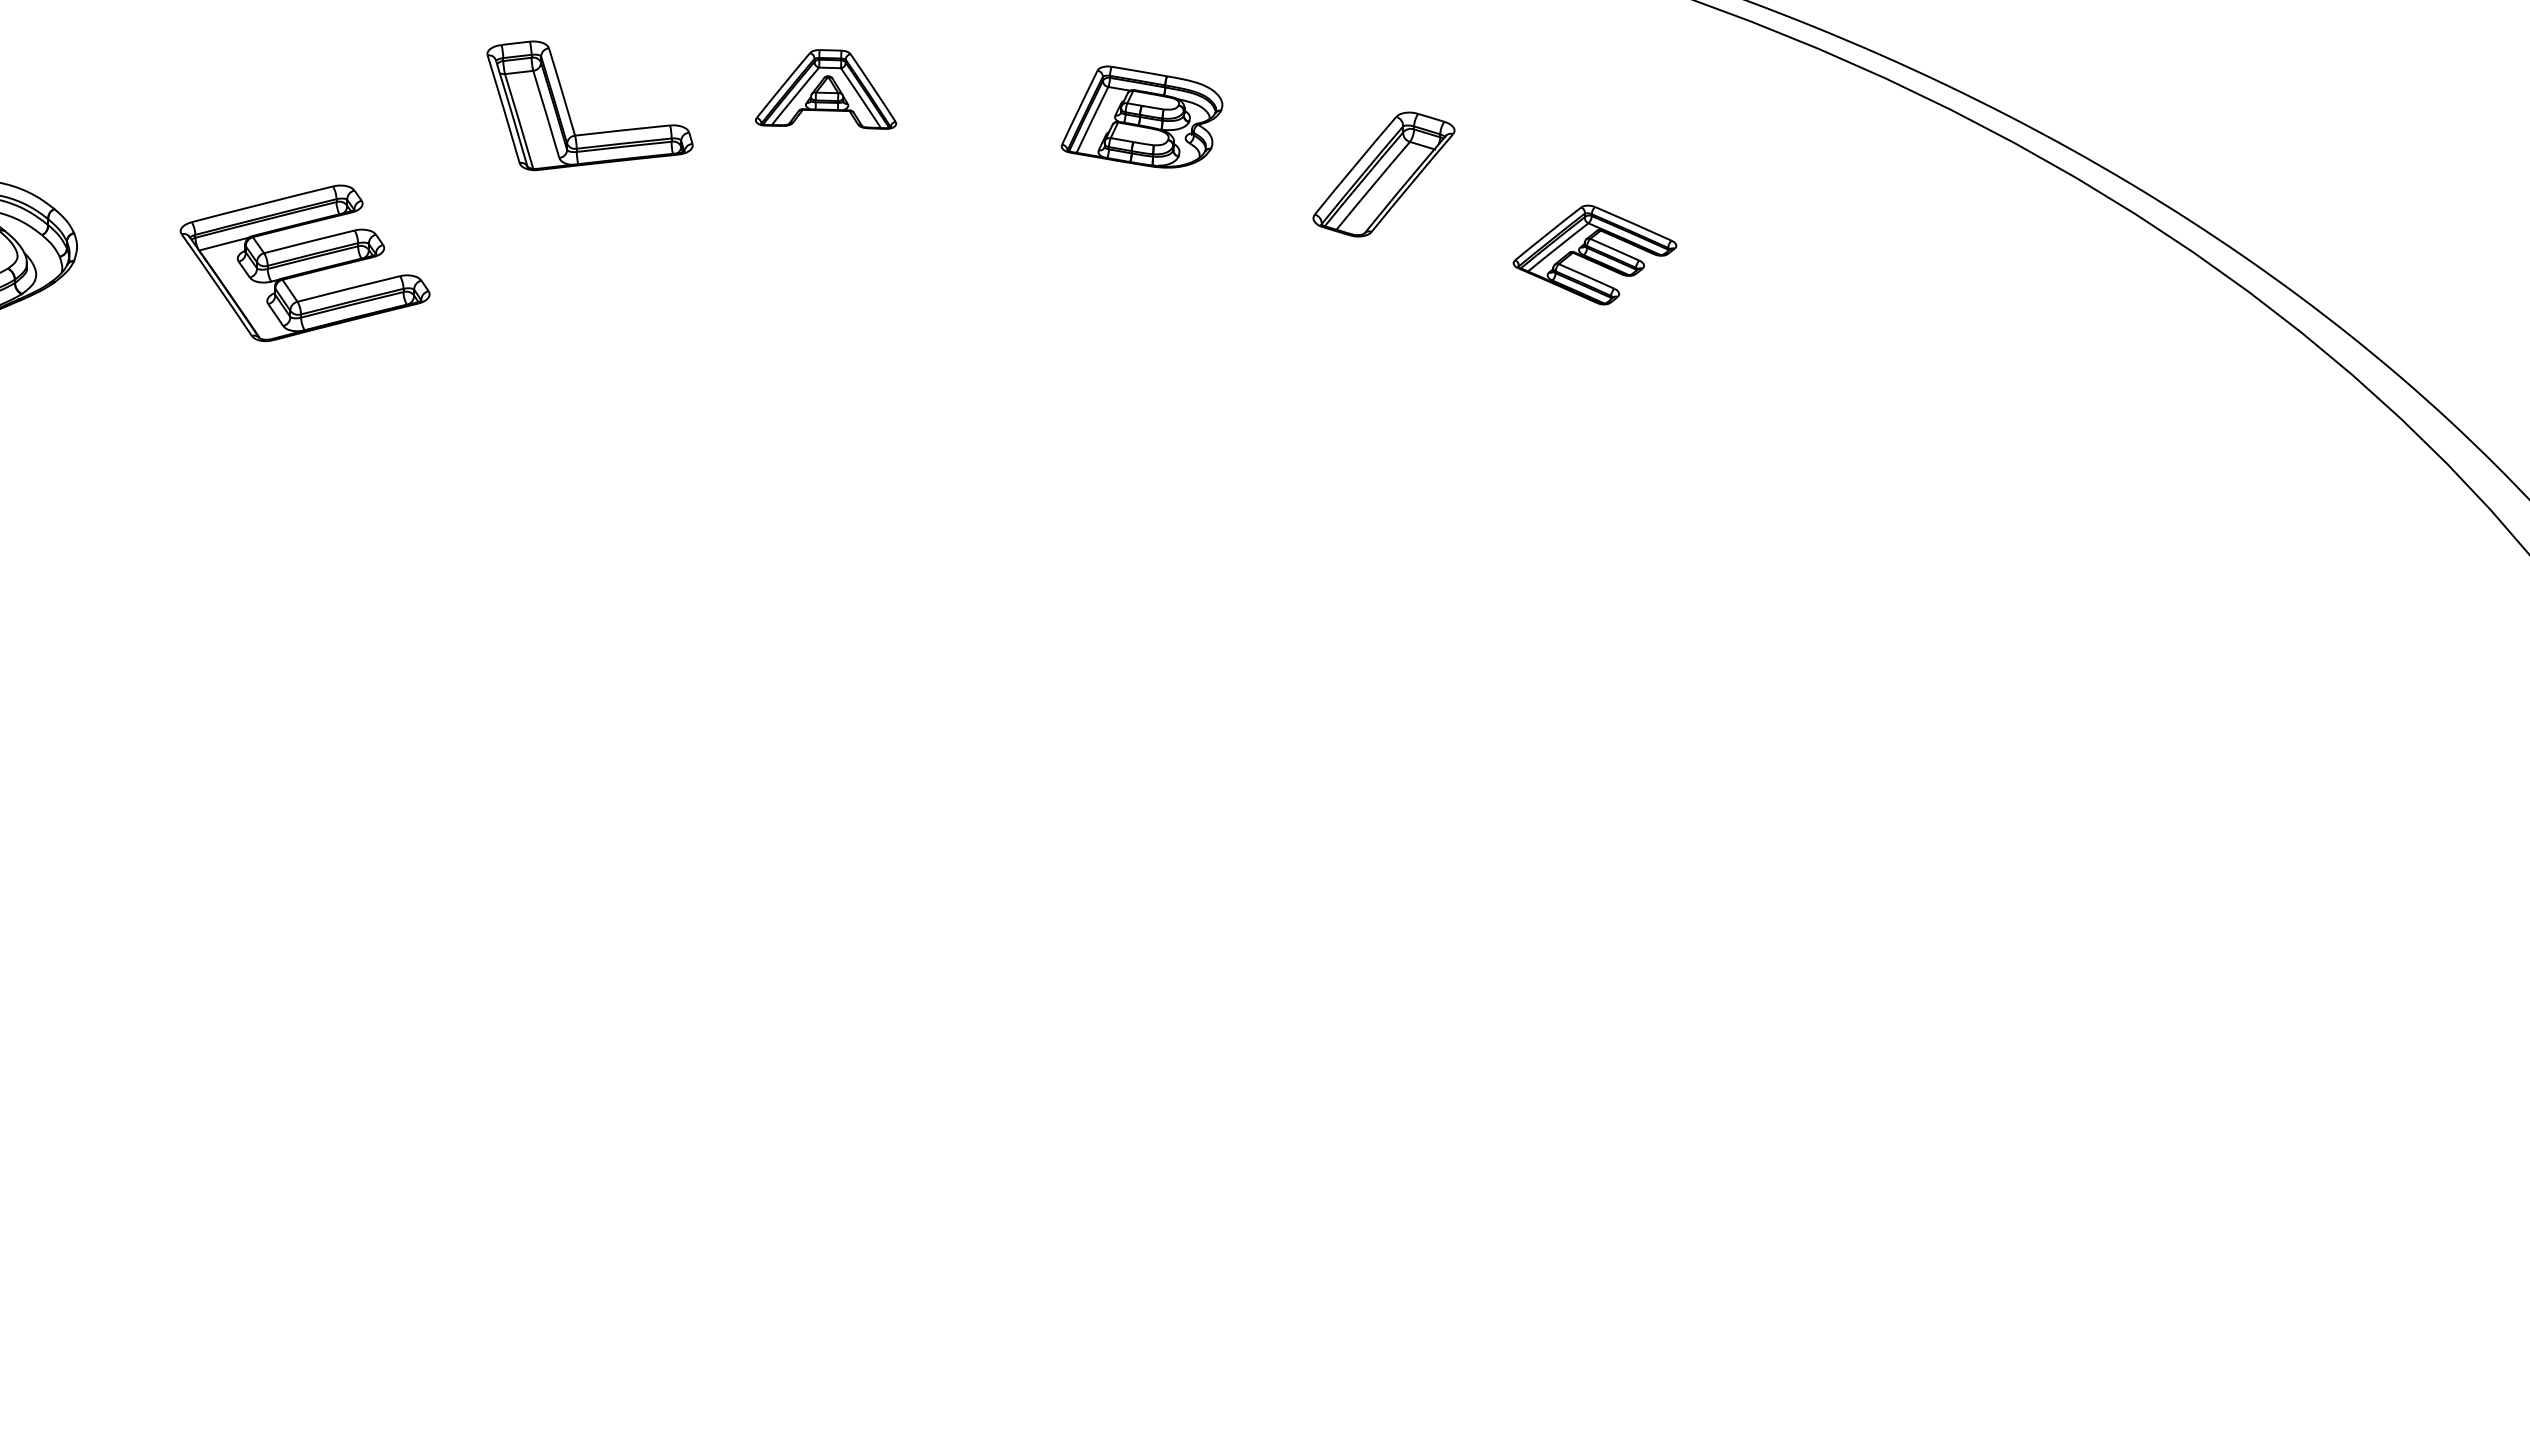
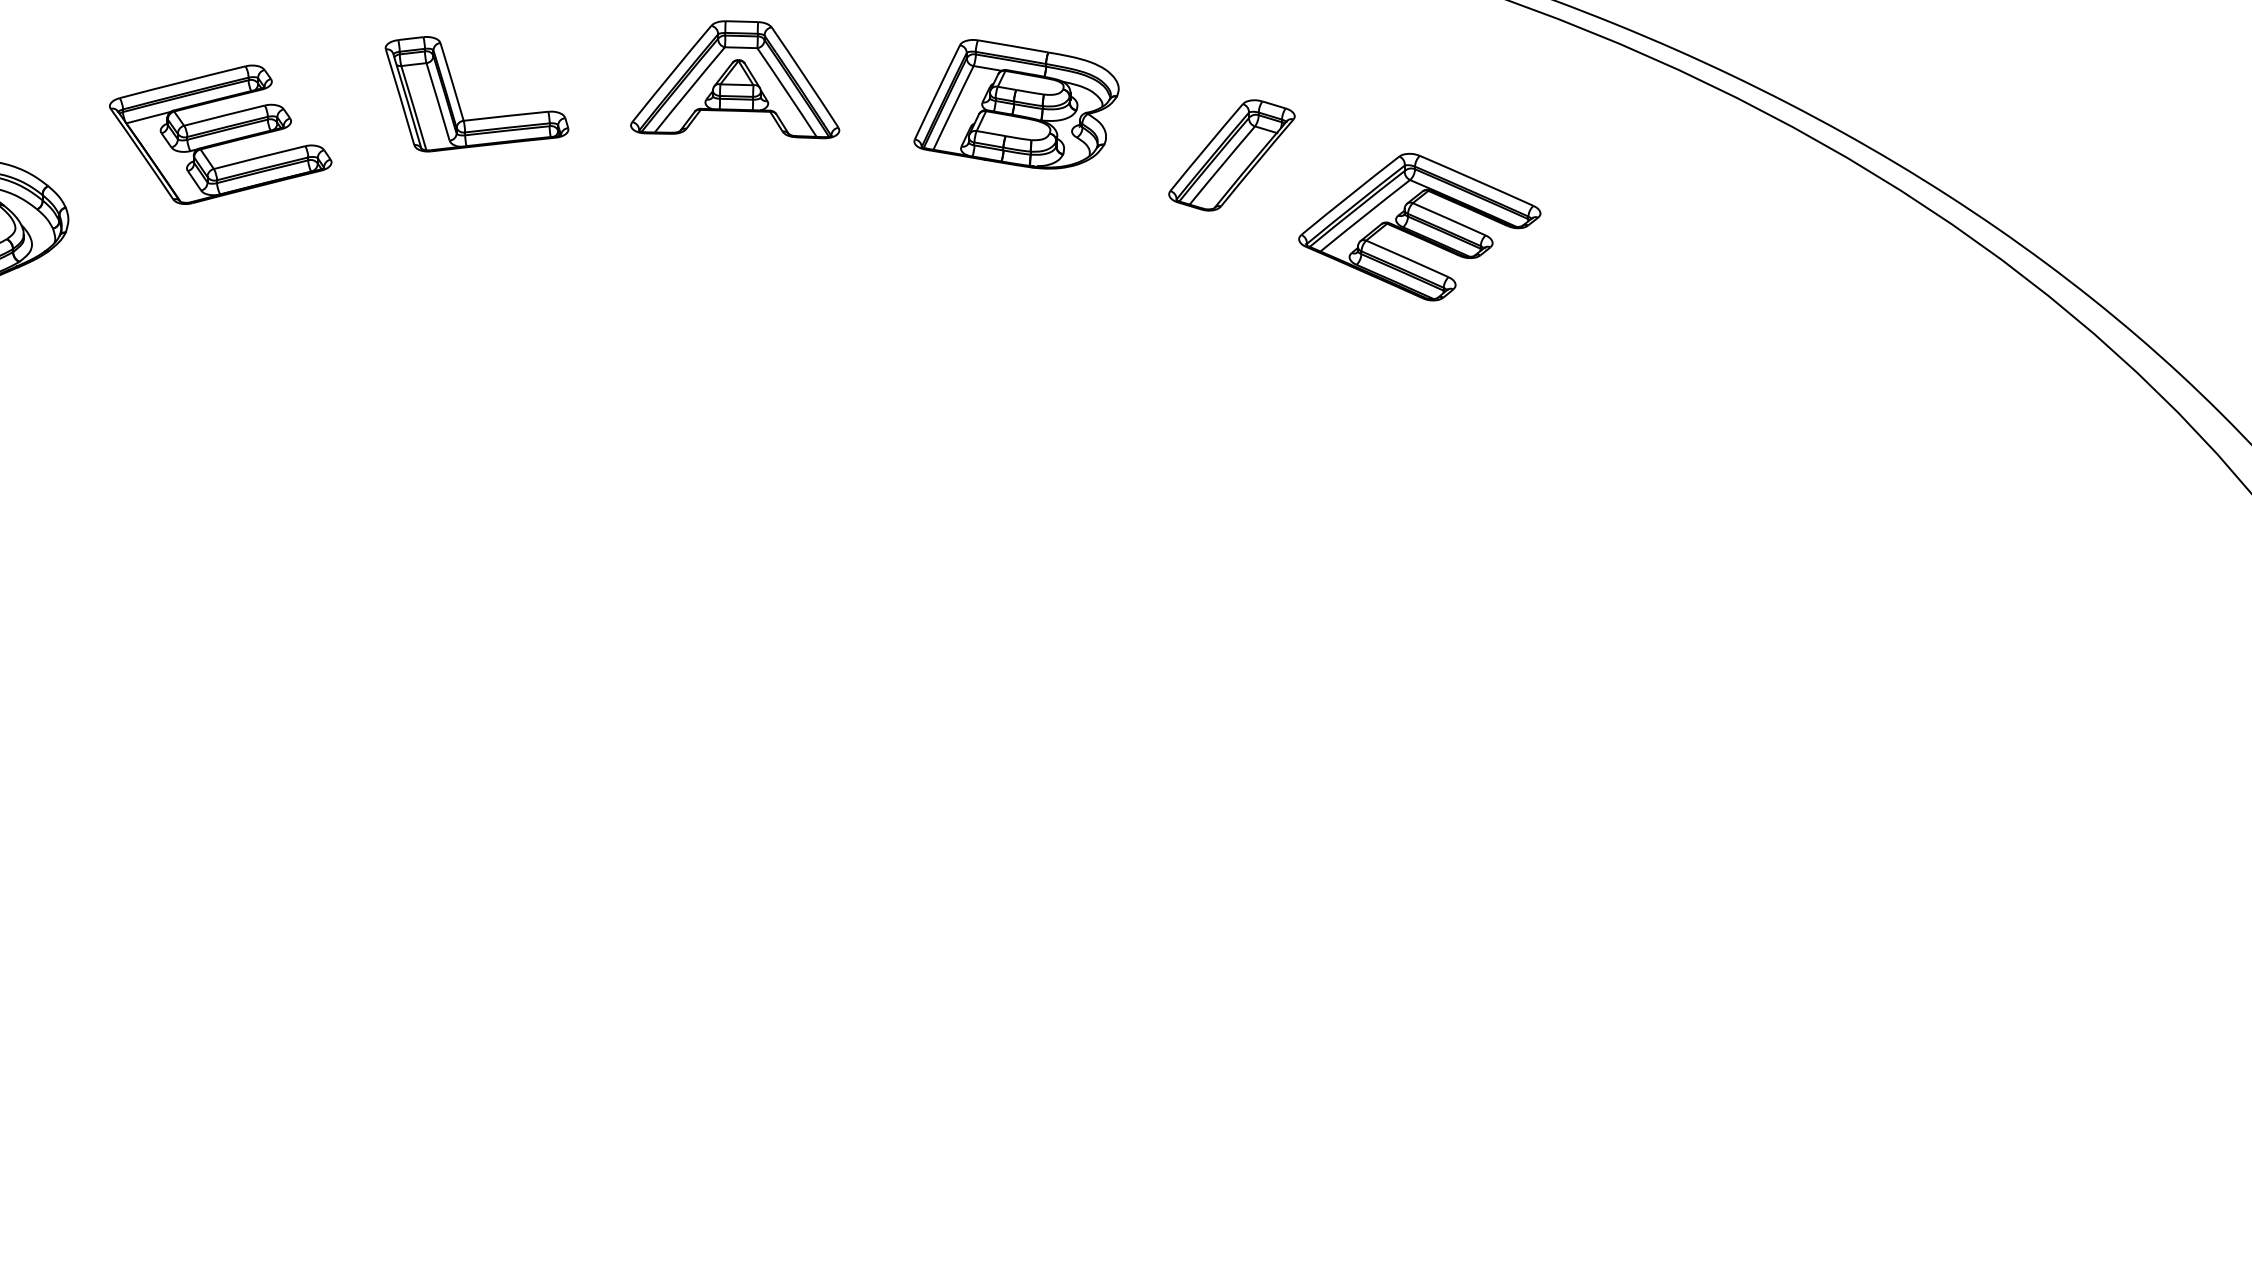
part: (825, 89) -> (734, 79), size x1.67
part: (569, 112) -> (458, 100), moved
part: (1141, 116) -> (1016, 103), size x1.43
part: (1594, 254) -> (1419, 226), size x1.67
part: (304, 263) -> (220, 134), moved

